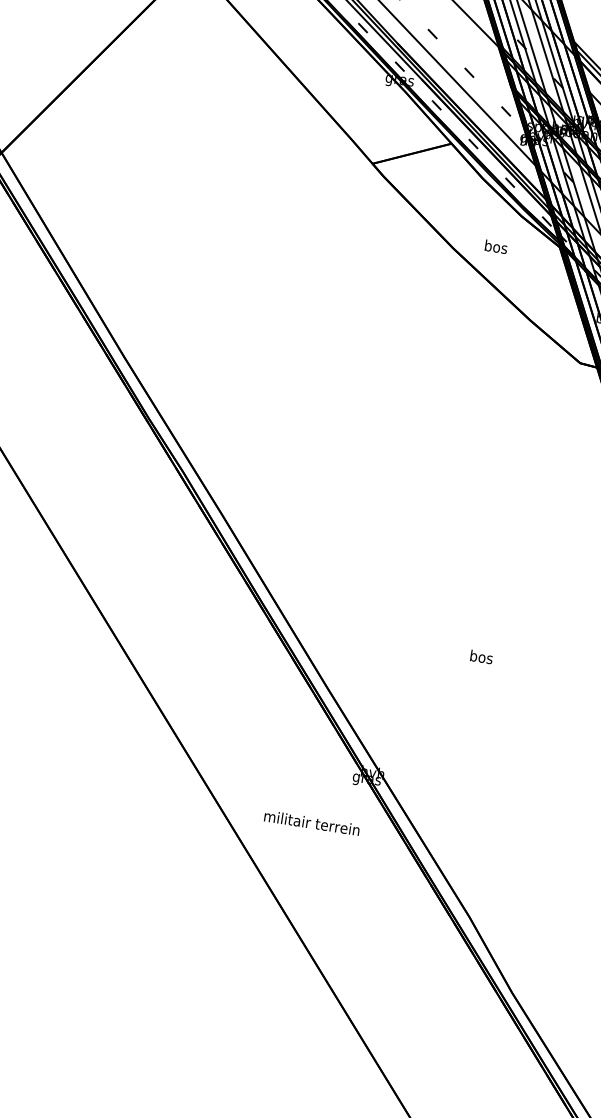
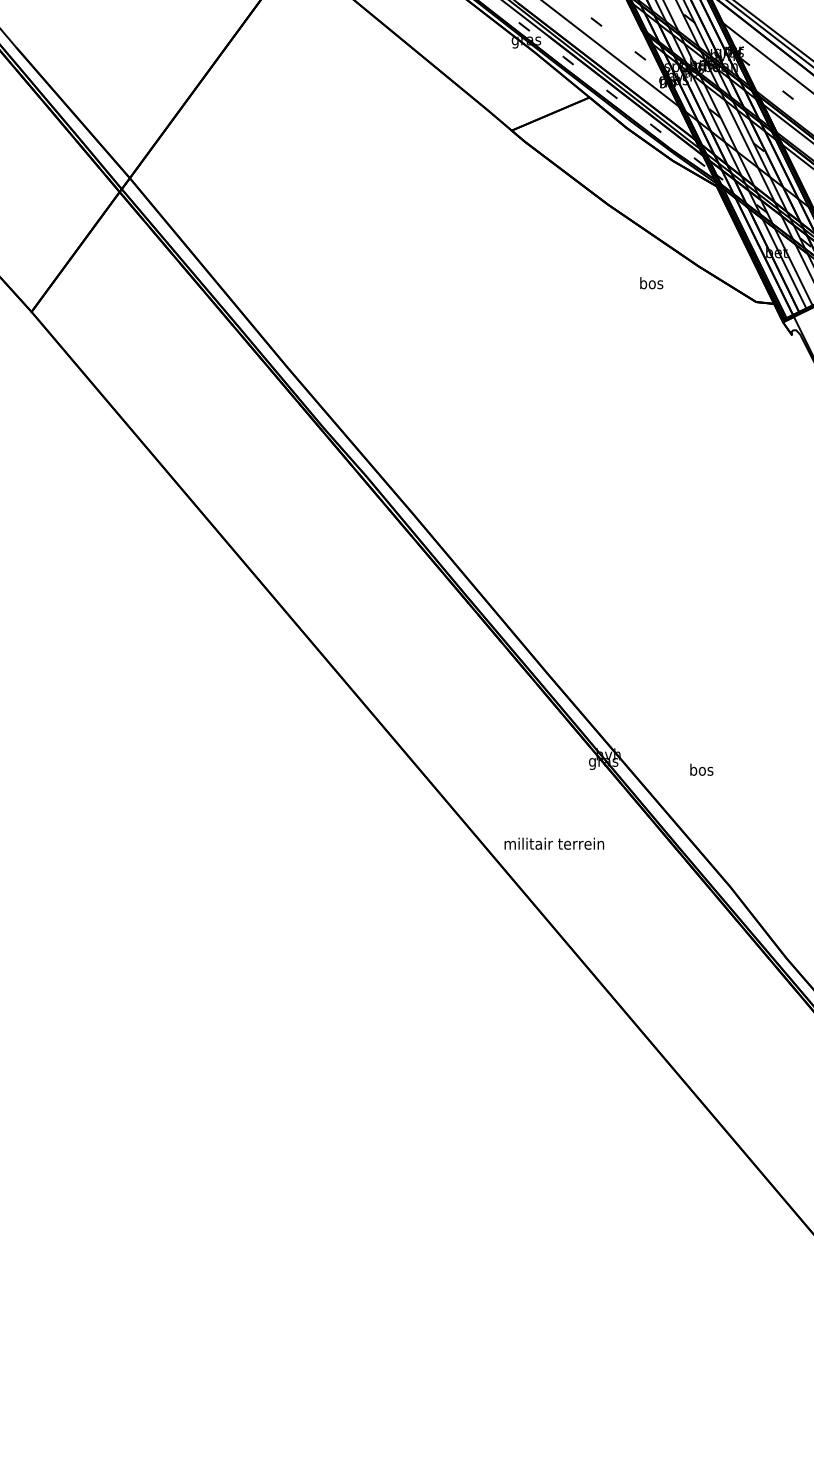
text: (496, 247) -> (651, 283), moved
text: (481, 656) -> (701, 769), moved
text: (312, 822) -> (554, 843), moved

